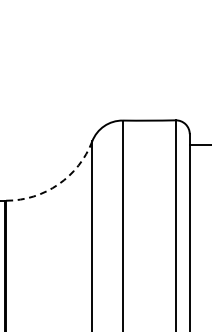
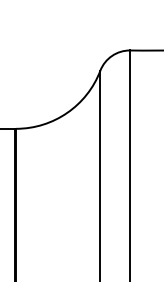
arc: (58, 184) -> (67, 112), dashed -> solid

